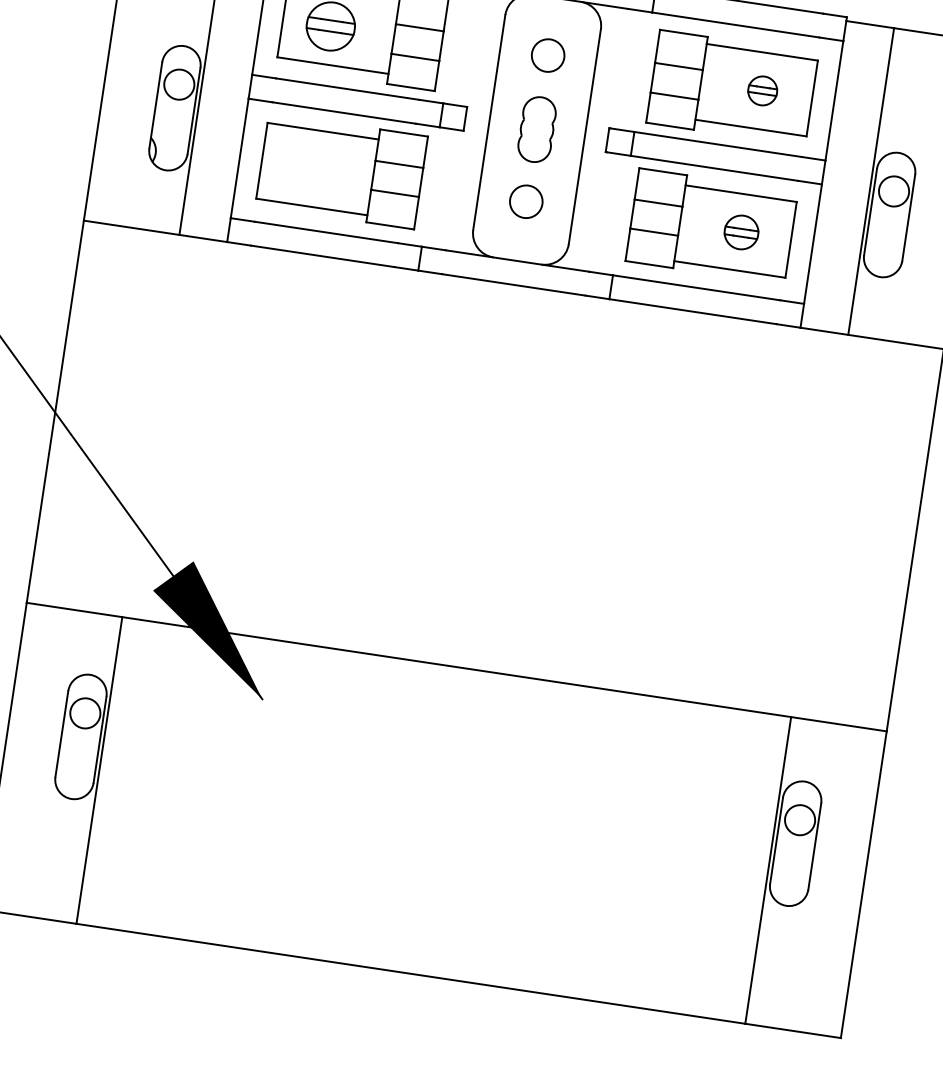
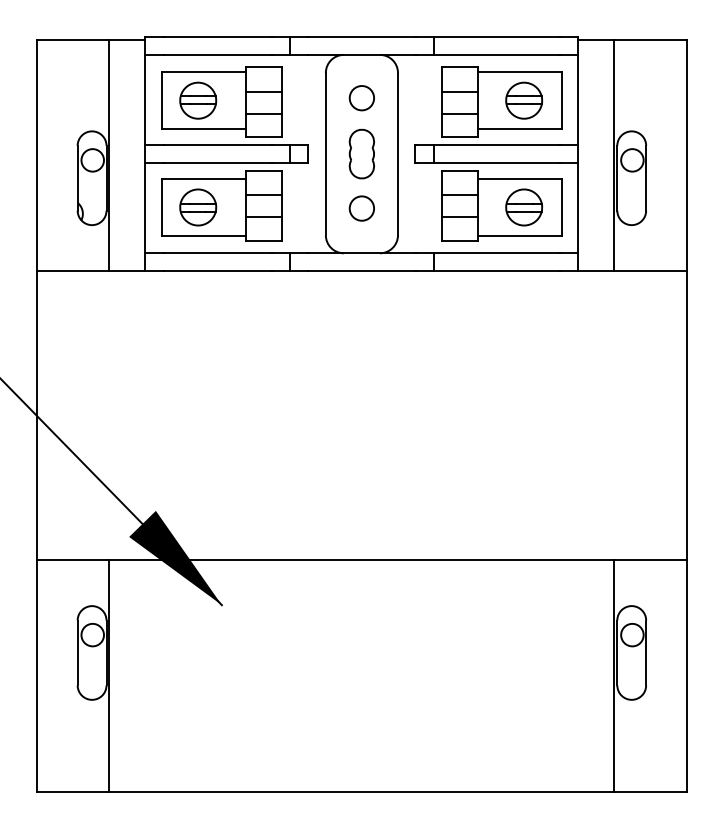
part: (762, 90) -> (524, 100), size x1.67
part: (310, 167) -> (198, 207), added
part: (741, 232) -> (524, 207), size x1.43

